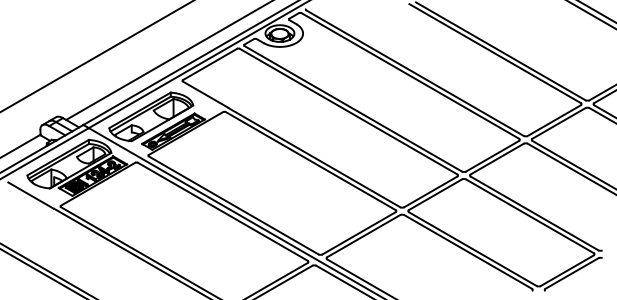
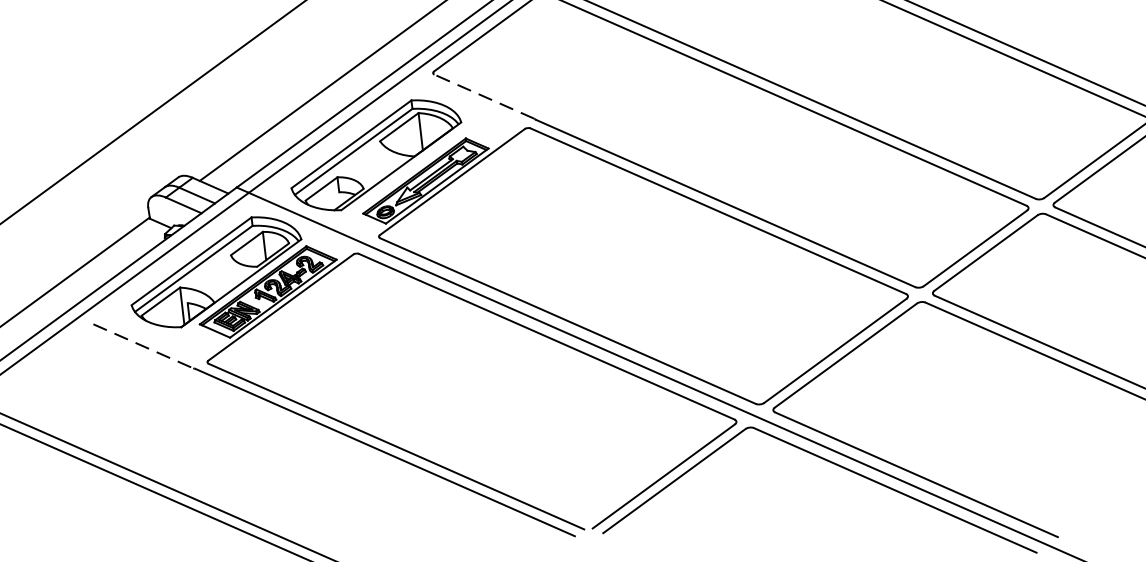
line: (205, 94) -> (484, 96), solid -> dashed
line: (31, 195) -> (144, 346), solid -> dashed

